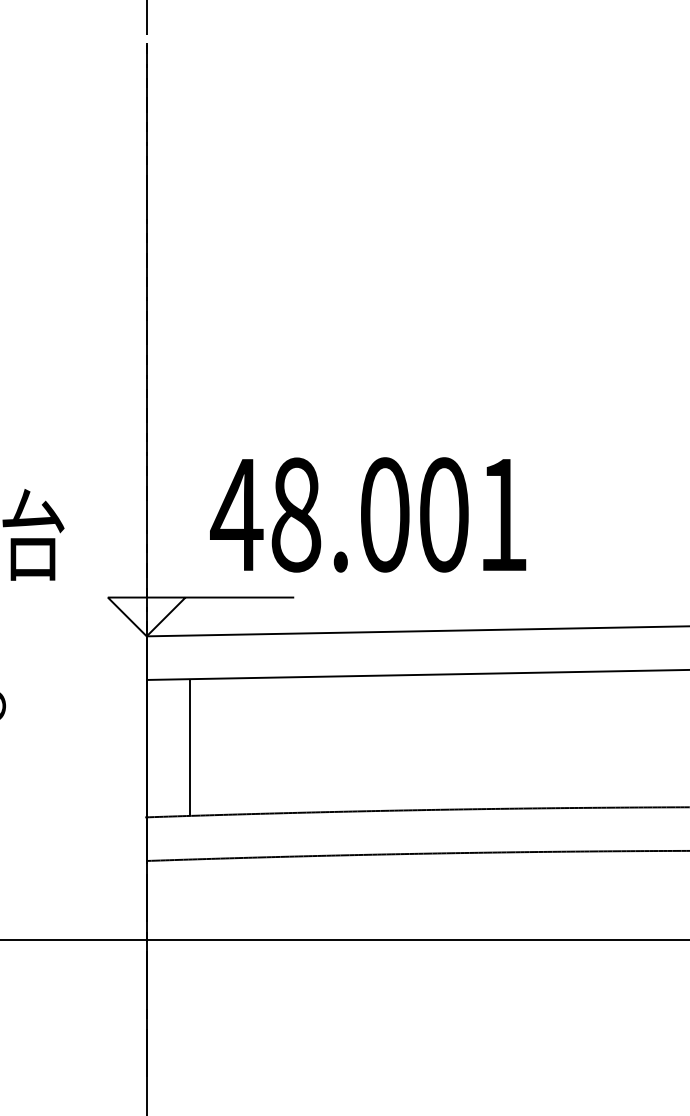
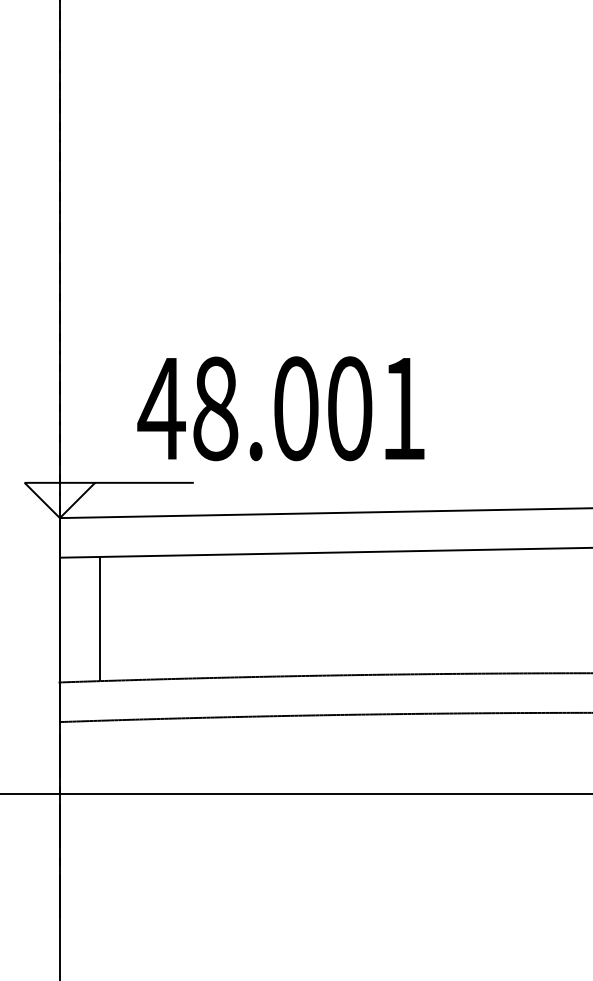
text: (368, 514) -> (281, 408), moved

